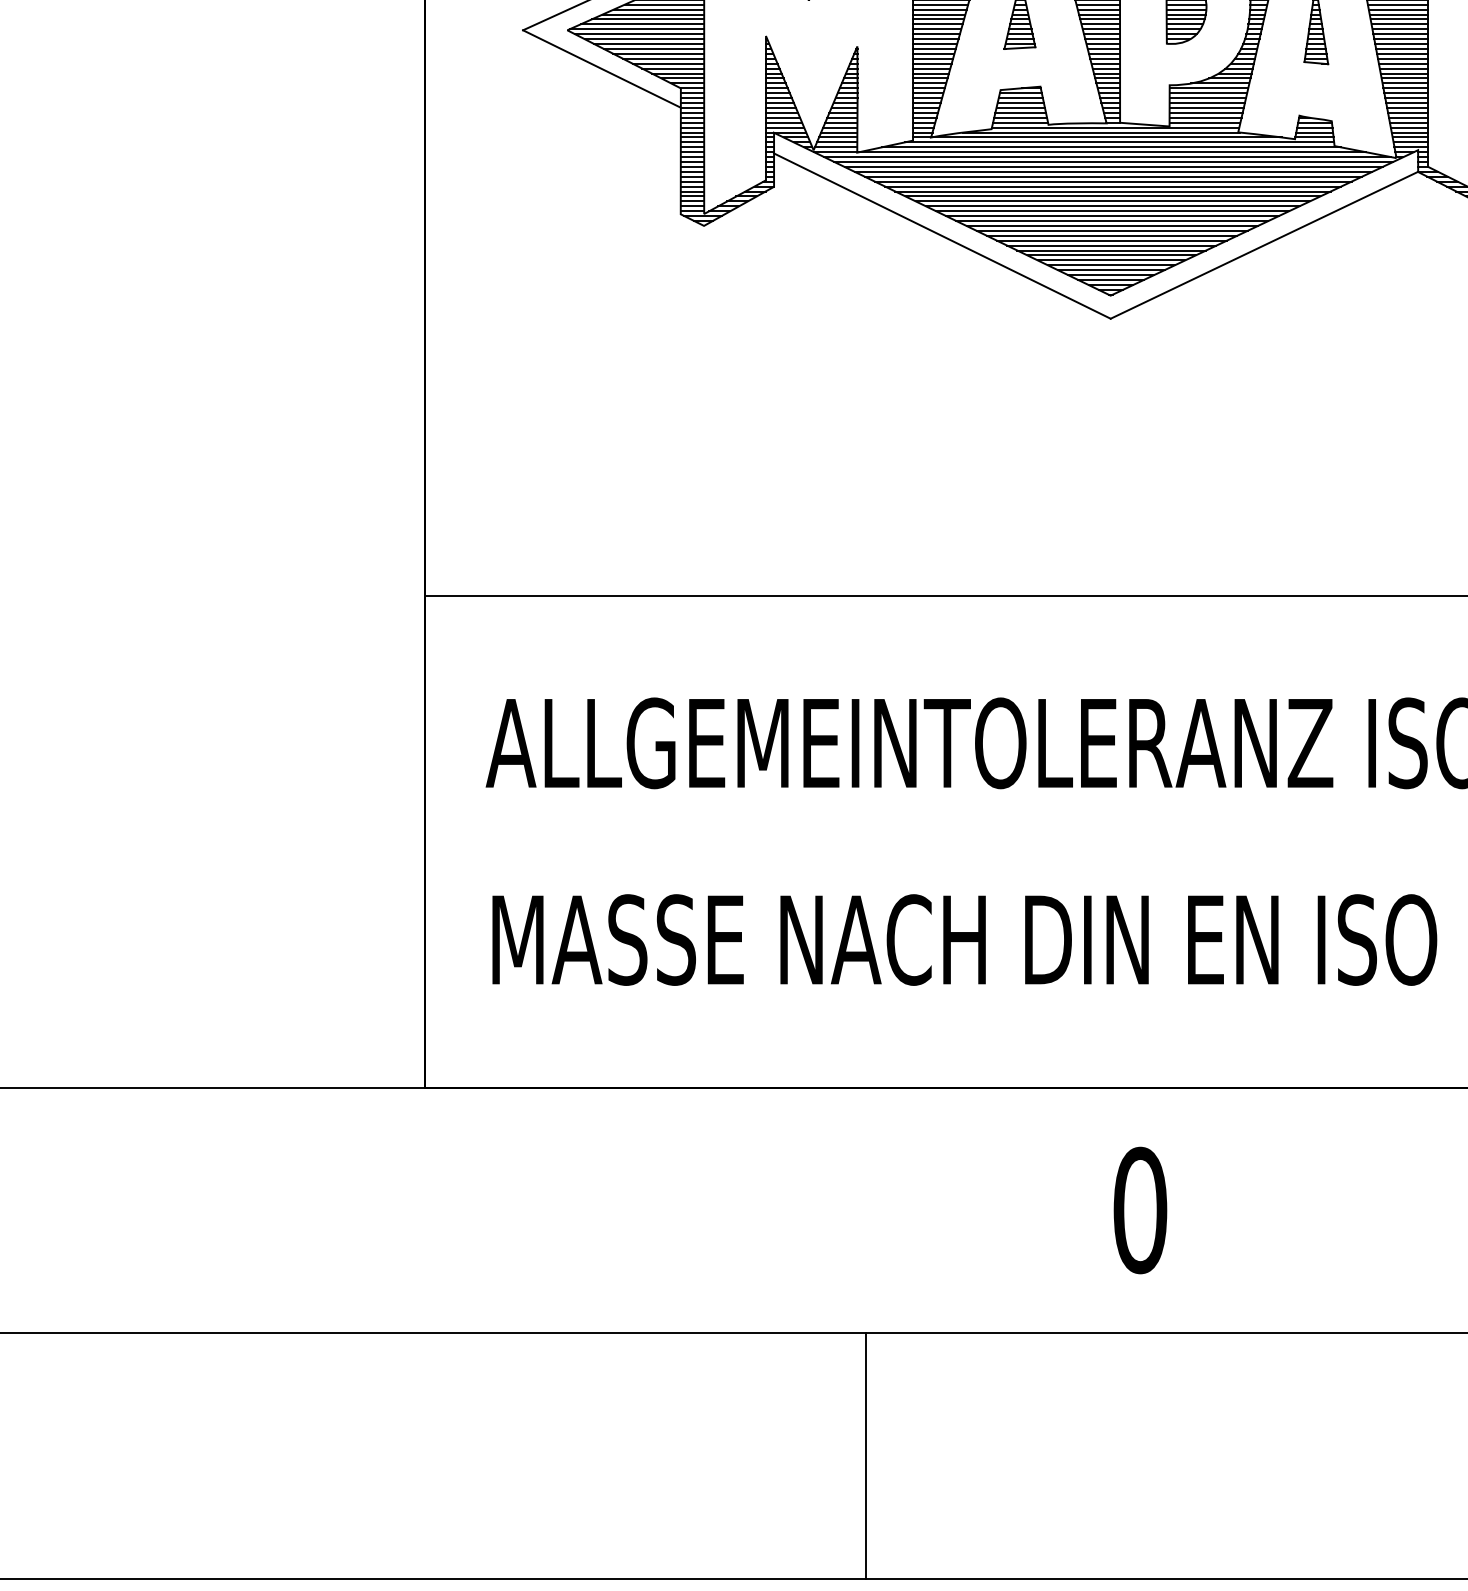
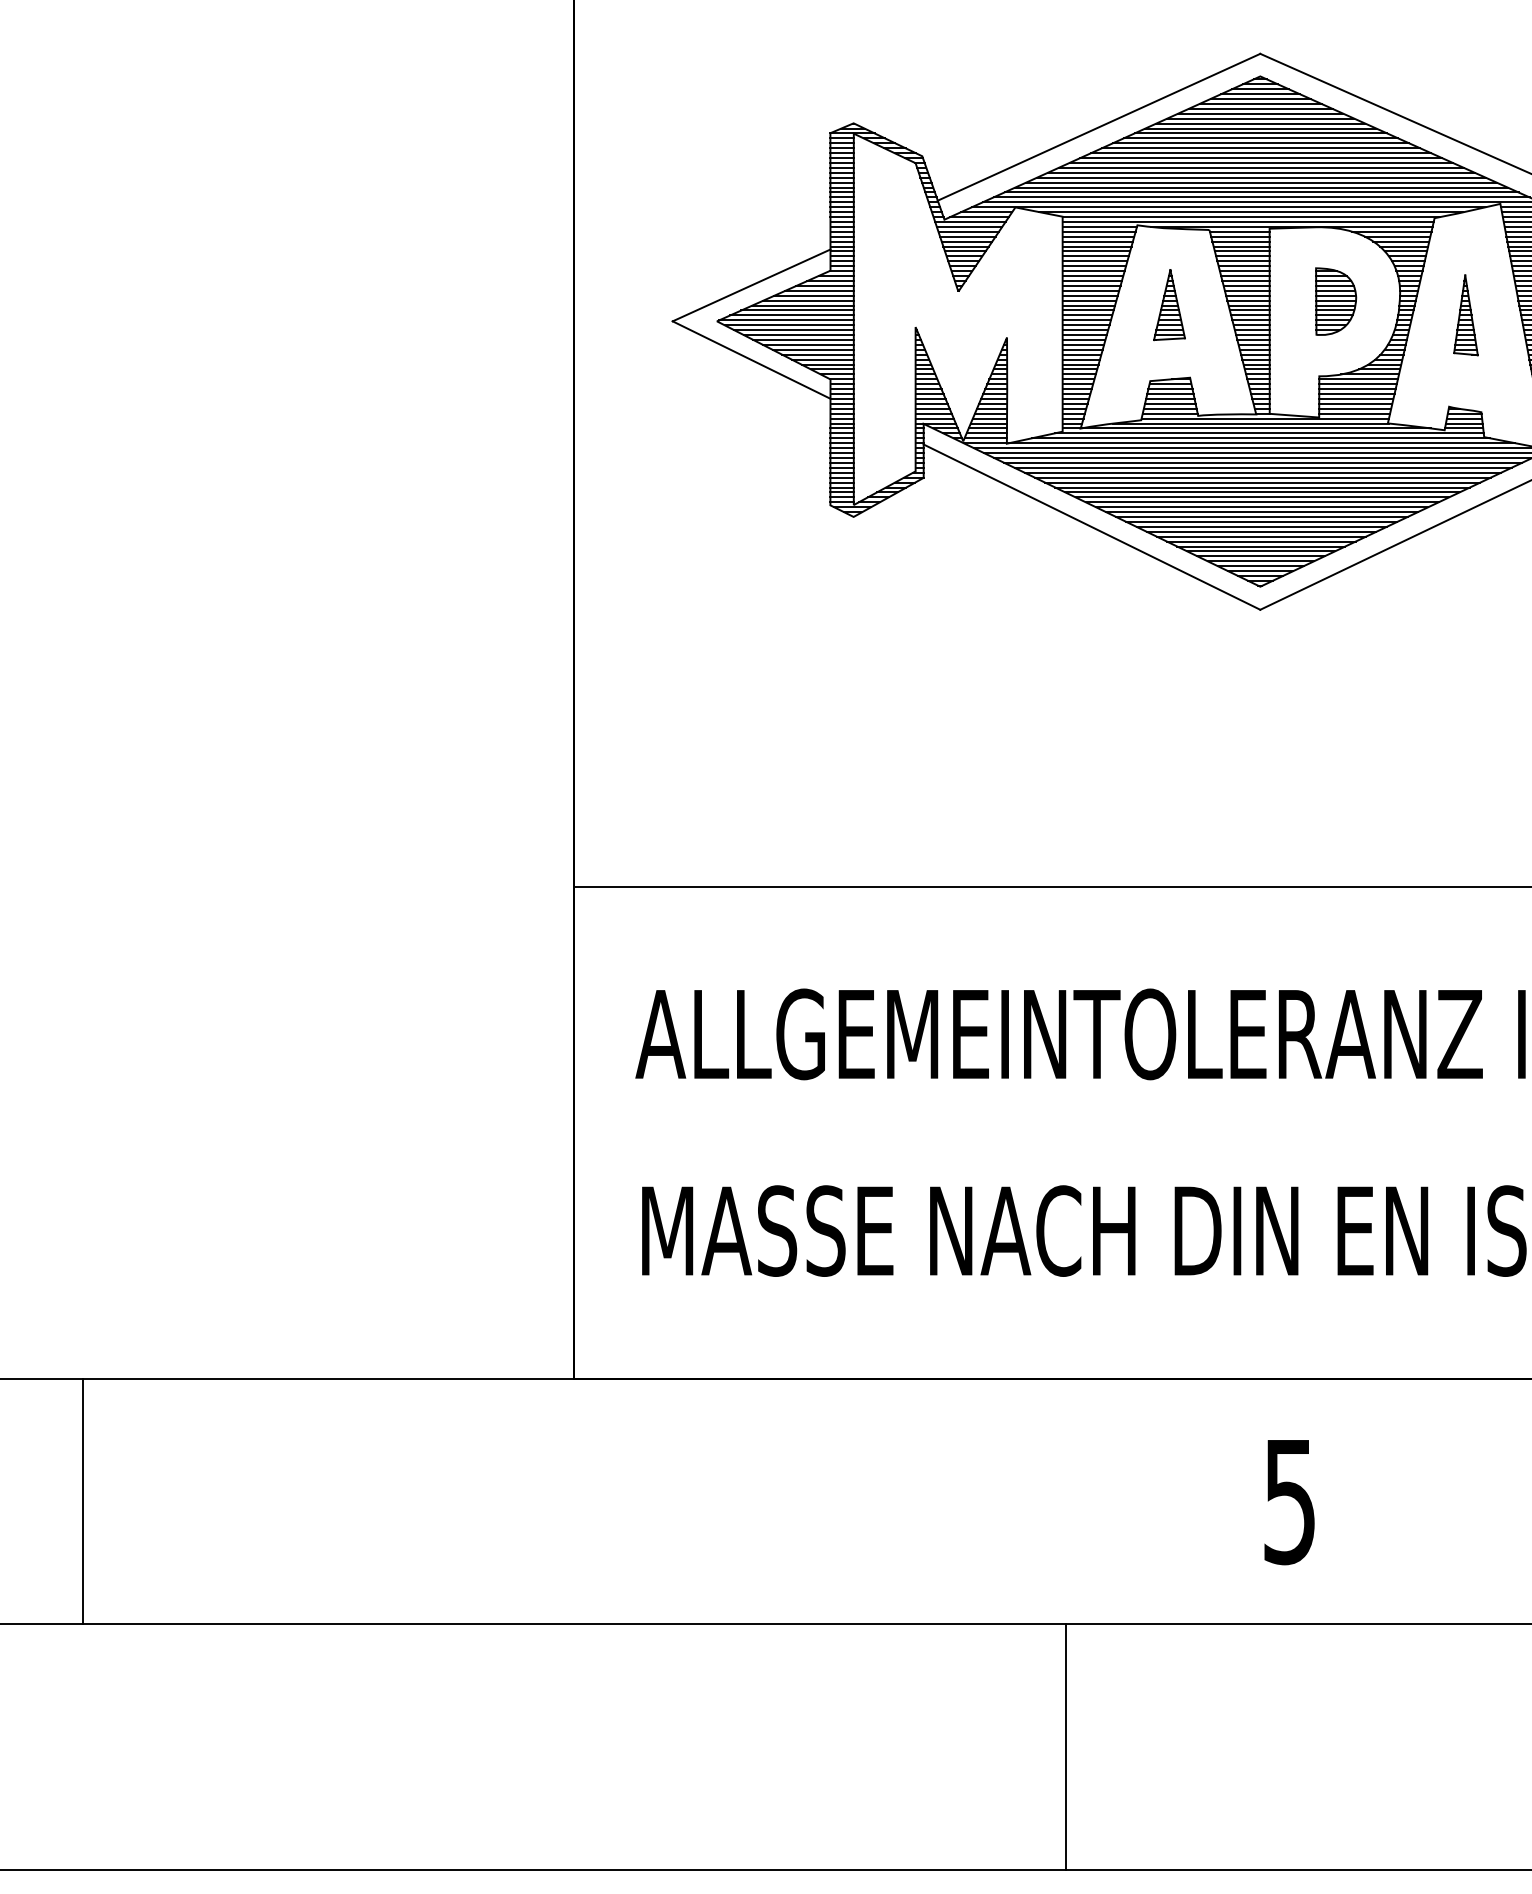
text: (1139, 1210) -> (1289, 1501), 0 -> 5
line: (866, 1456) -> (1066, 1747), moved

